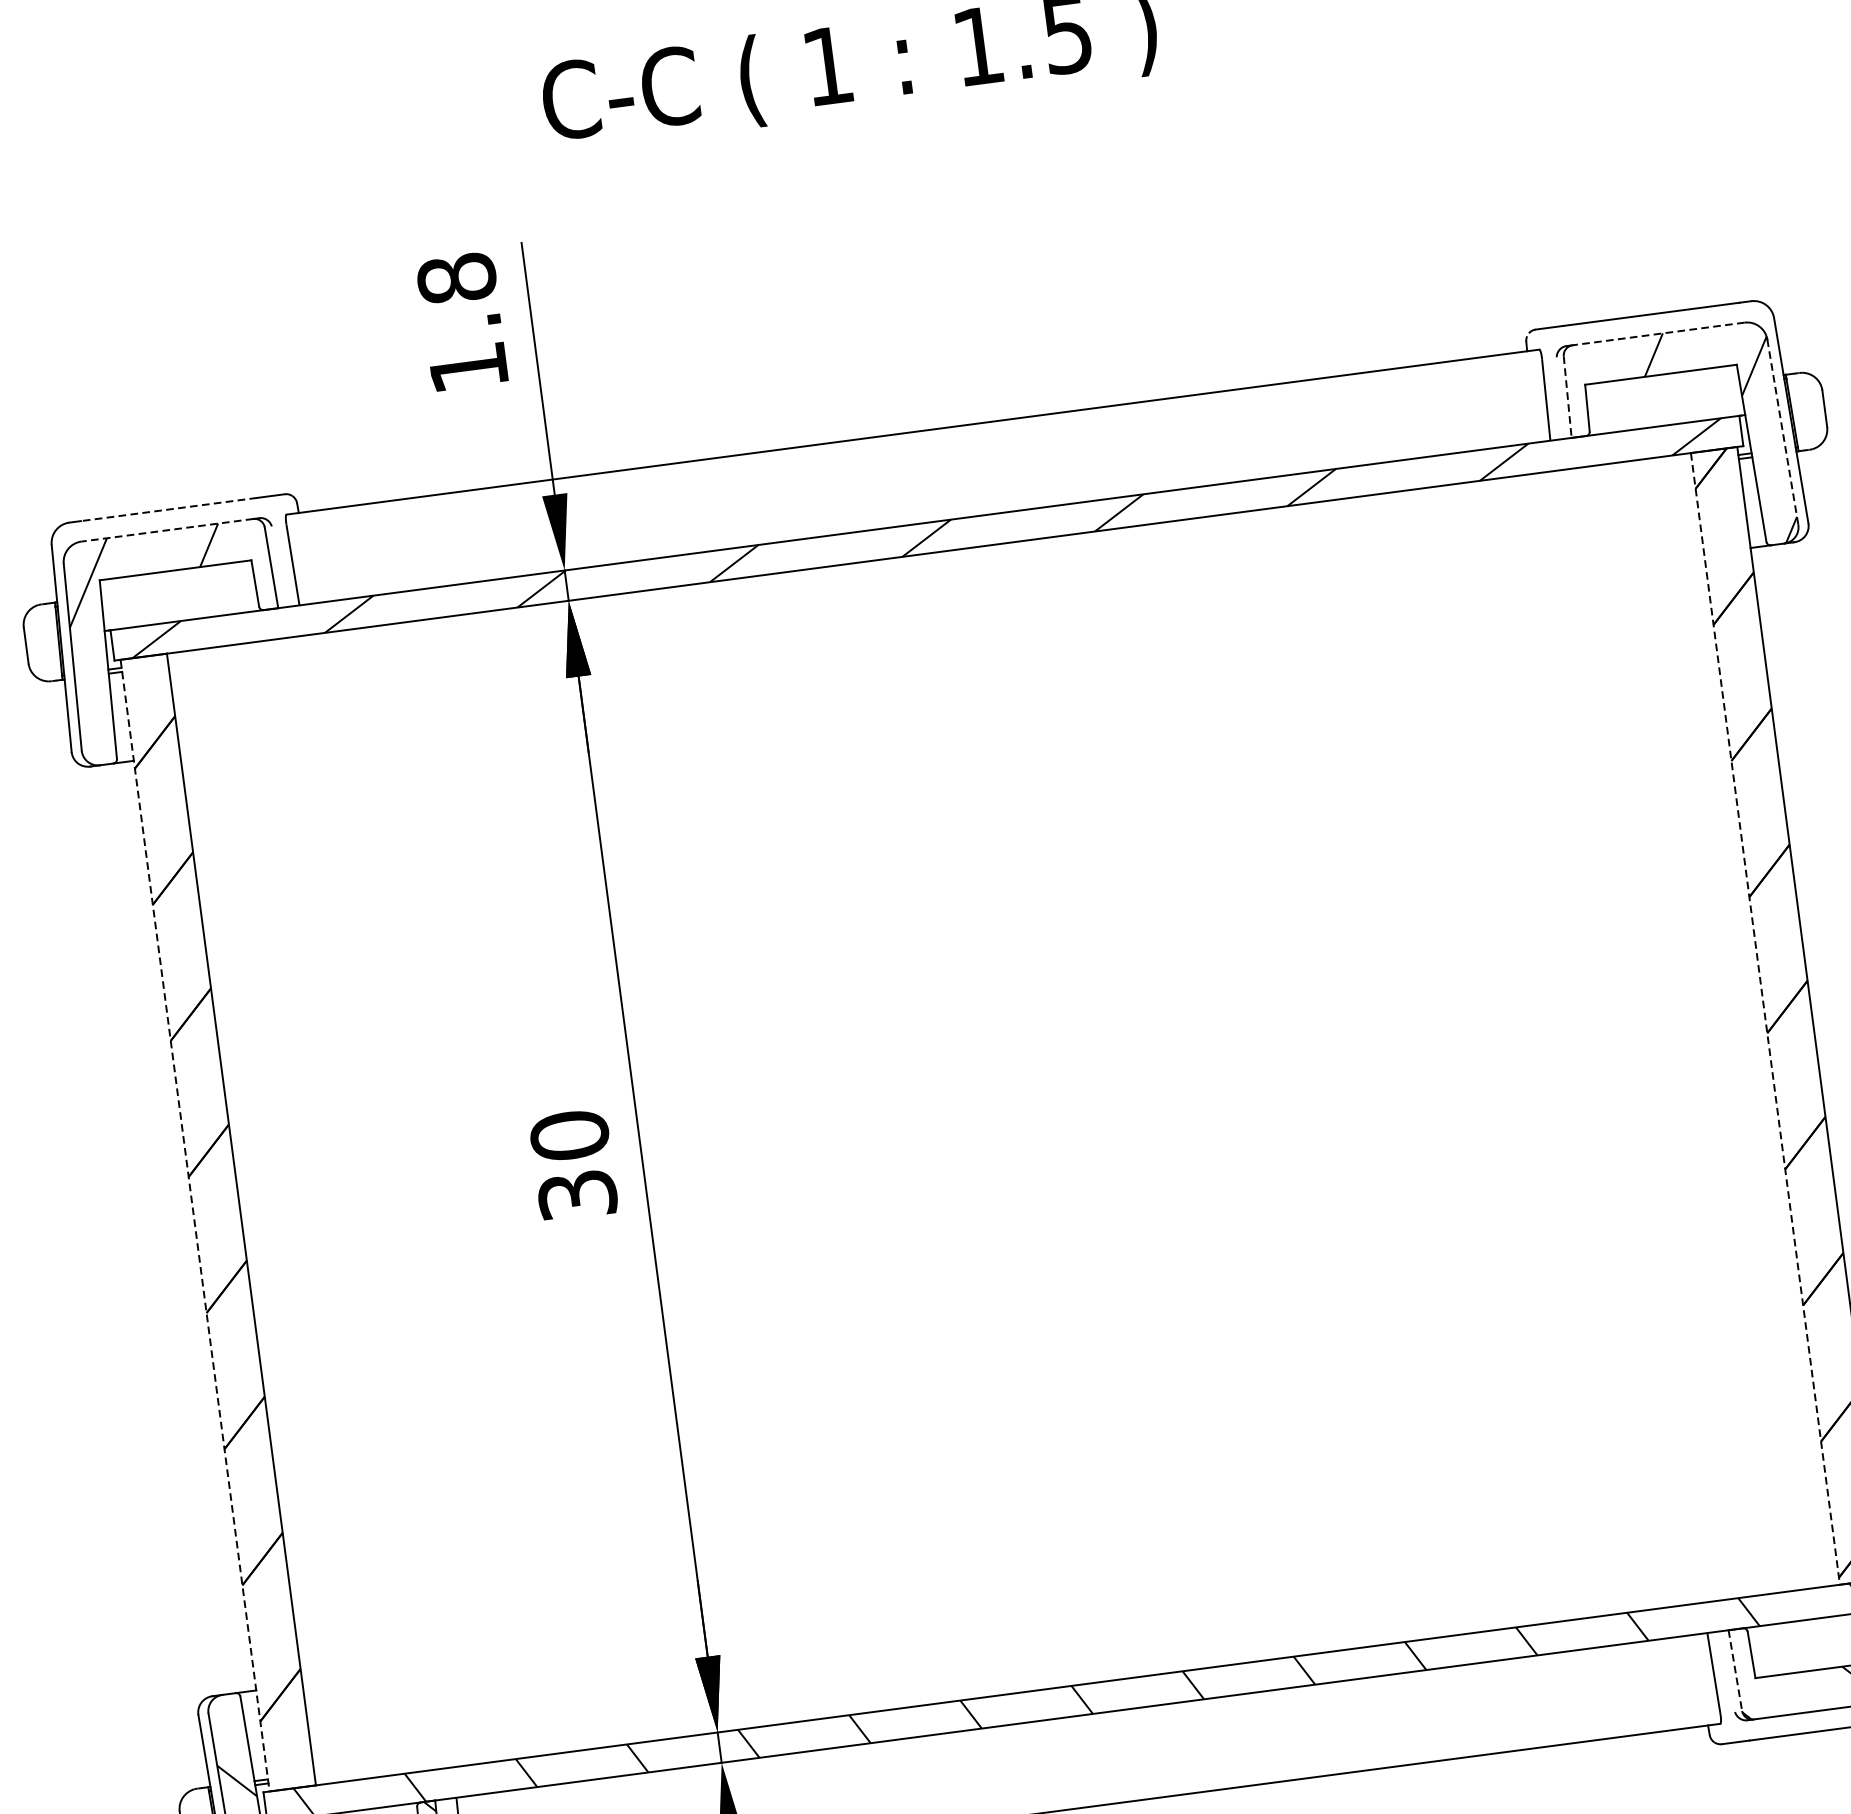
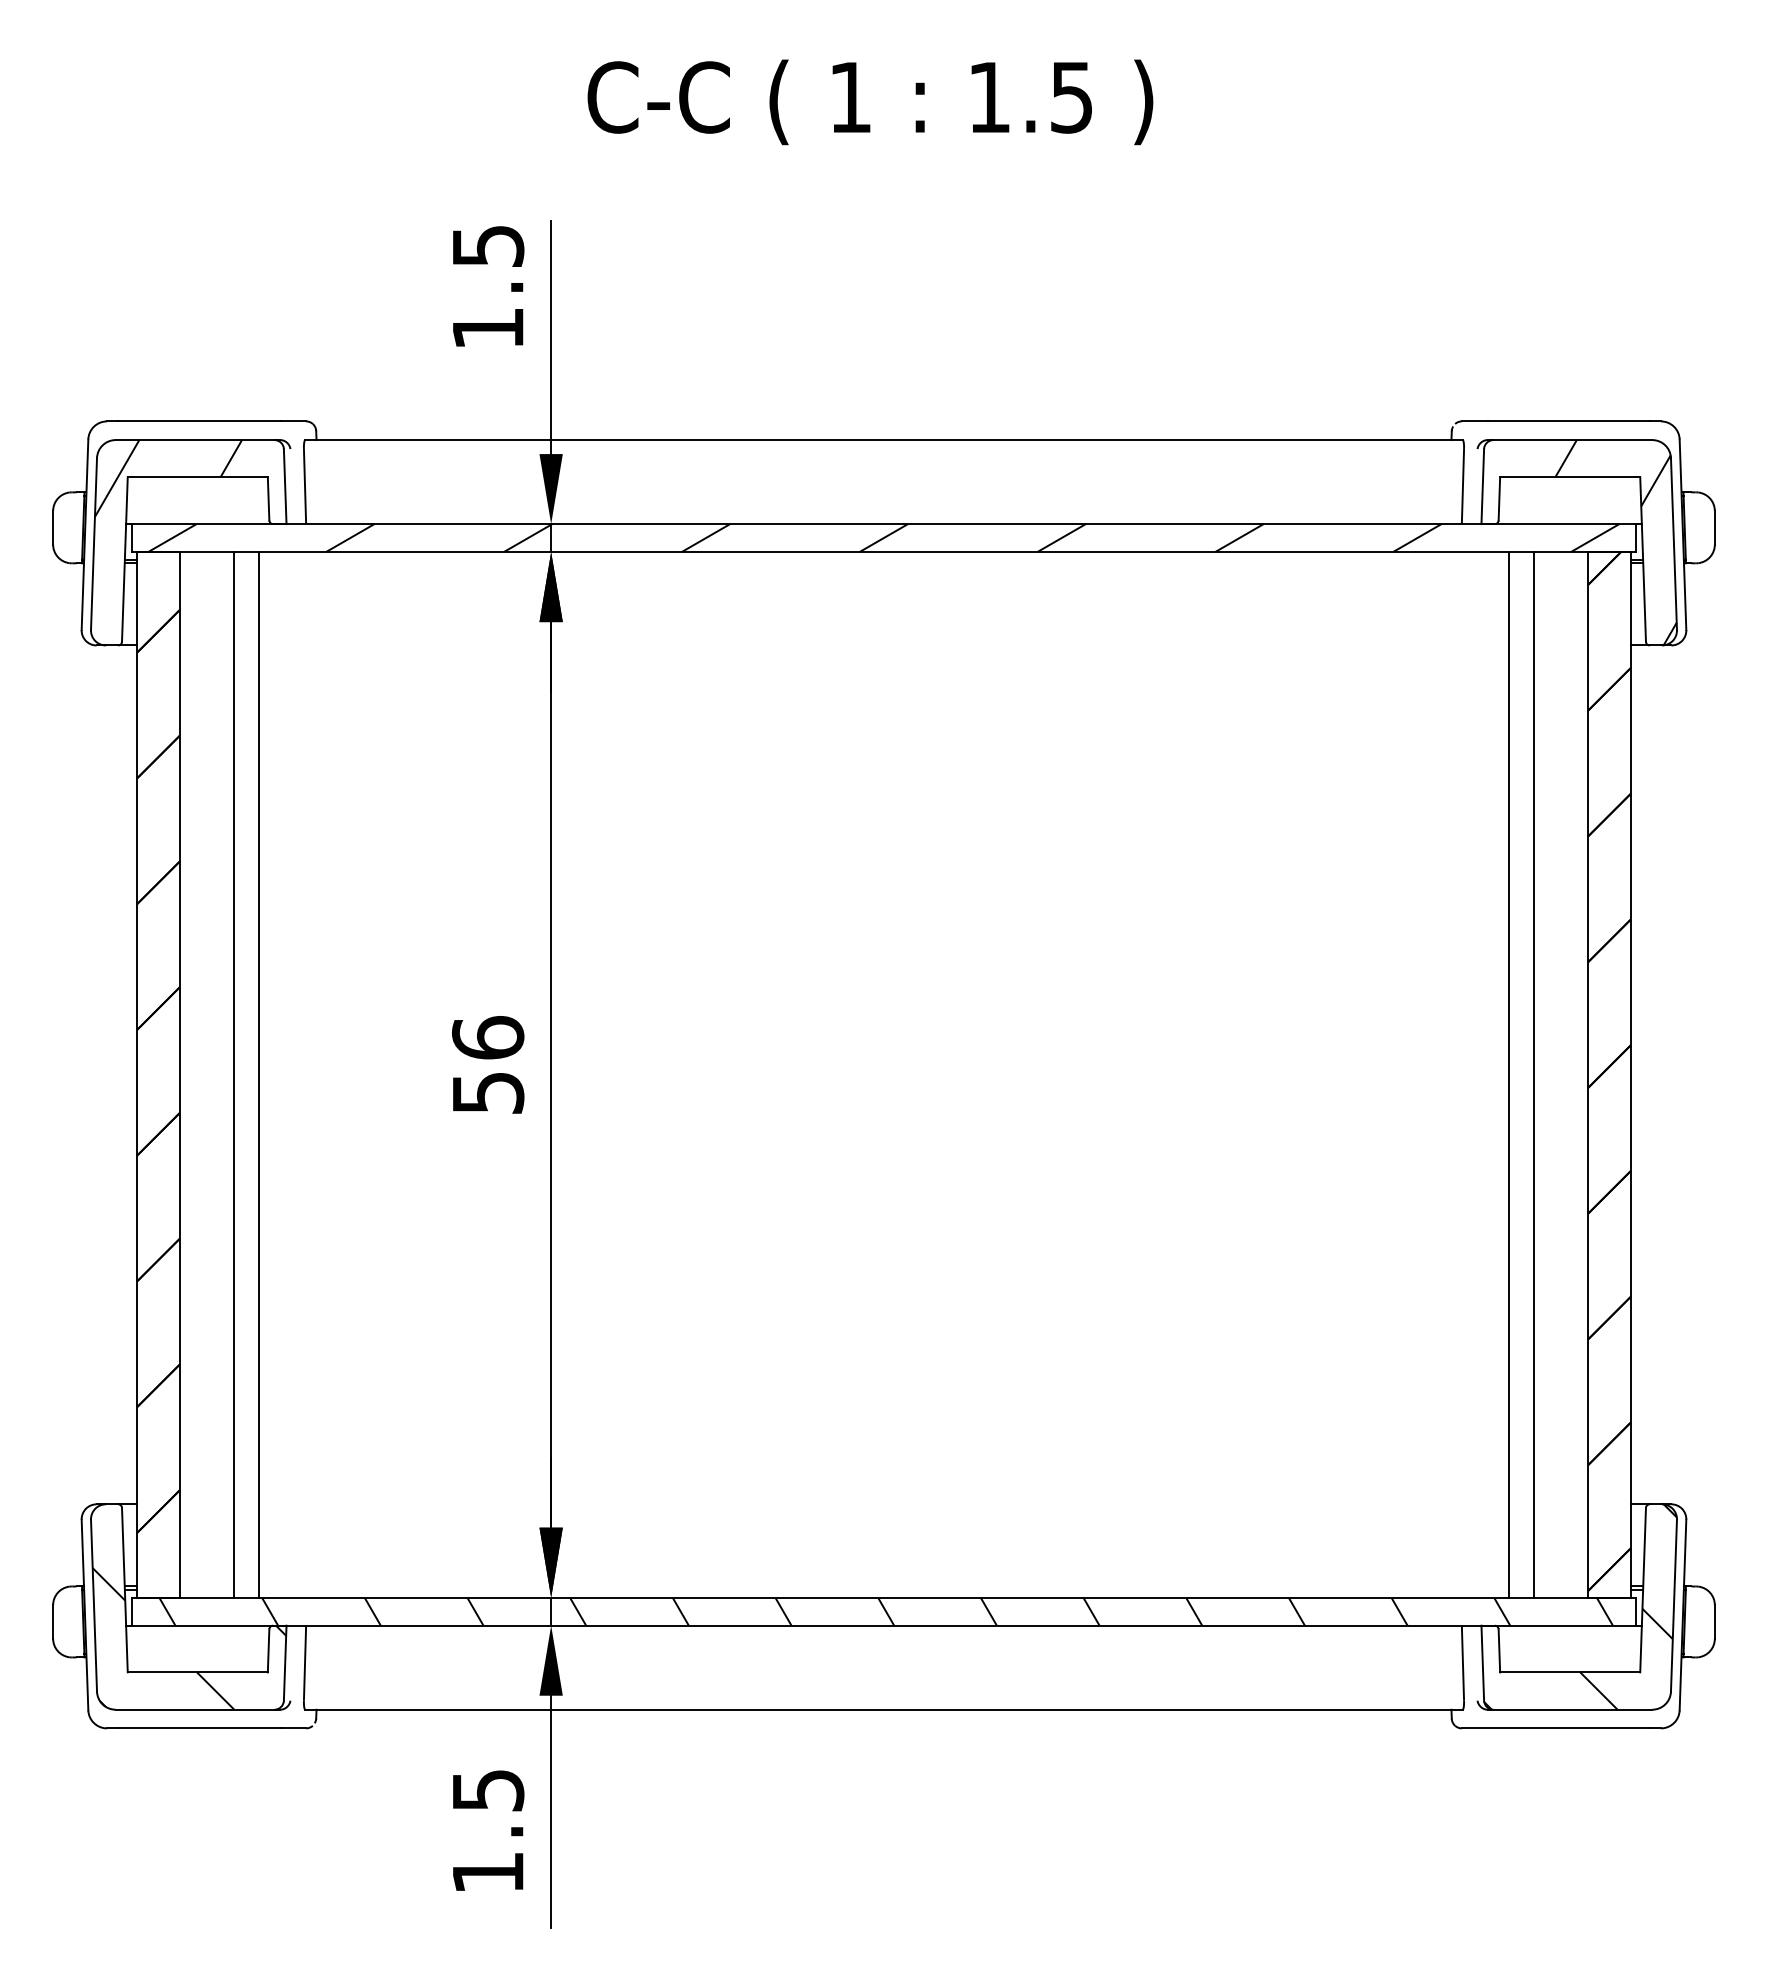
text: (456, 278) -> (487, 245), 1.8 -> 1.5
line: (1658, 334) -> (1572, 440), dashed -> solid
line: (1567, 397) -> (1482, 486), dashed -> solid
line: (1782, 431) -> (1673, 543), dashed -> solid
line: (168, 509) -> (198, 421), dashed -> solid
line: (166, 530) -> (194, 440), dashed -> solid
line: (1765, 1018) -> (1588, 1074), dashed -> solid
line: (1706, 1026) -> (1533, 1074), added
line: (1680, 1029) -> (1509, 1074), added
text: (572, 1164) -> (487, 1064), 30 -> 56
line: (326, 1207) -> (258, 1074), added
line: (300, 1211) -> (234, 1074), added
line: (195, 1225) -> (137, 1074), dashed -> solid
line: (1735, 1671) -> (1482, 1663), dashed -> solid

